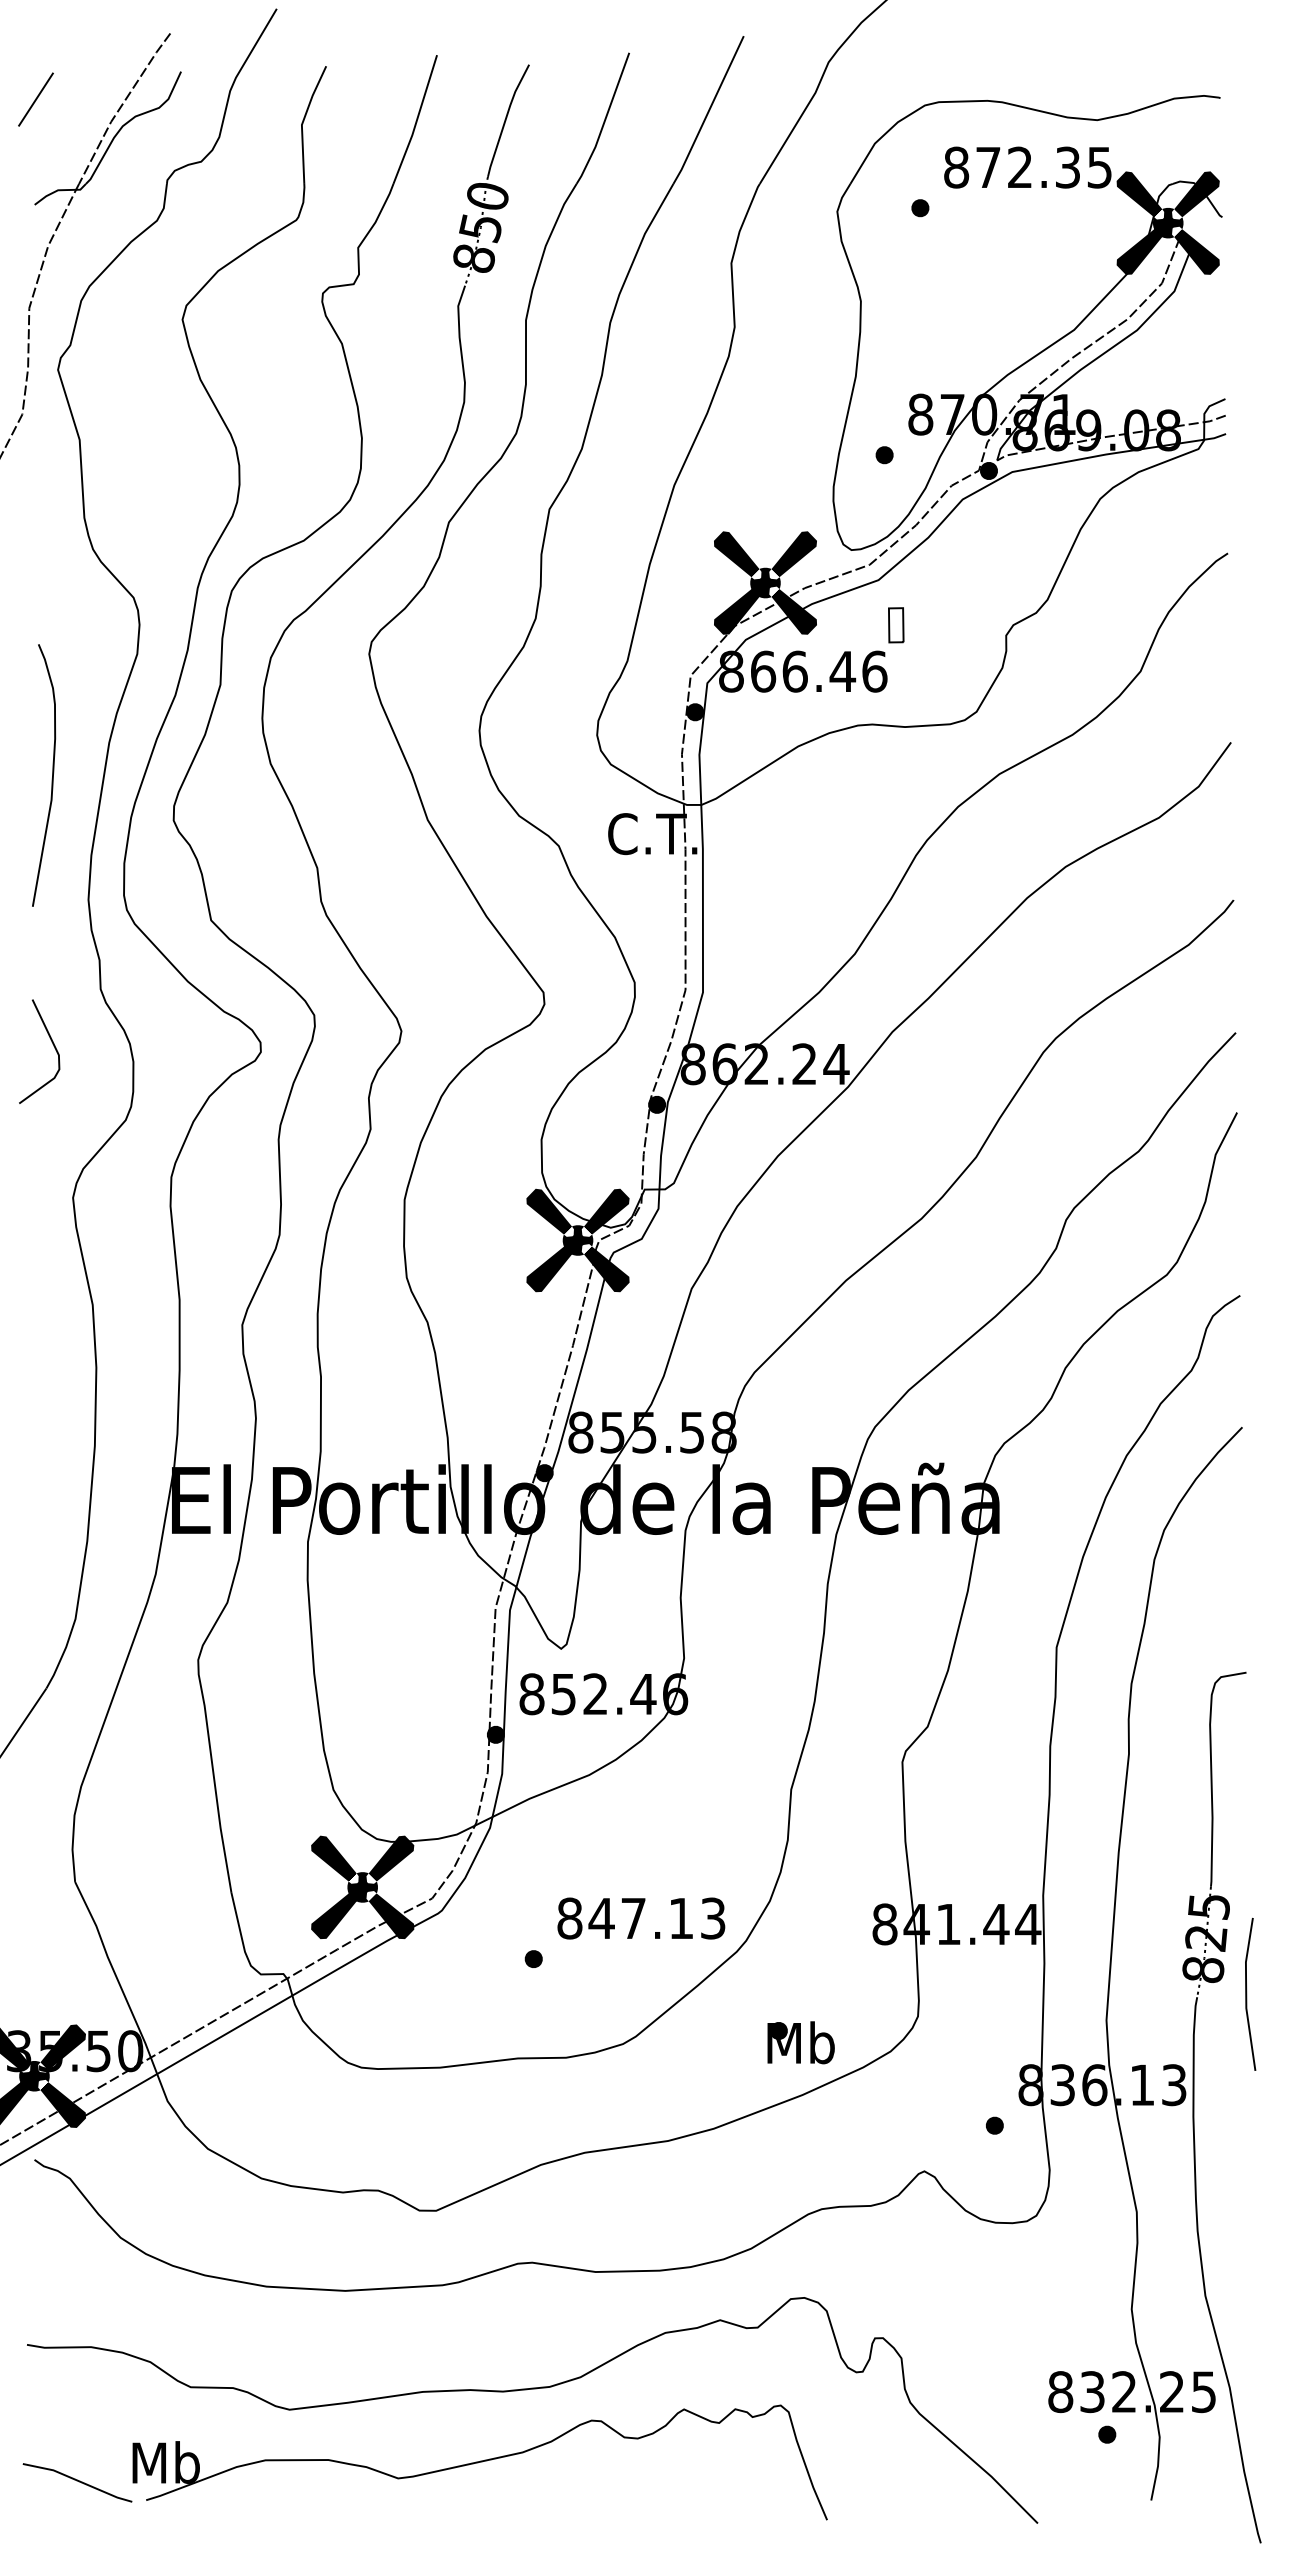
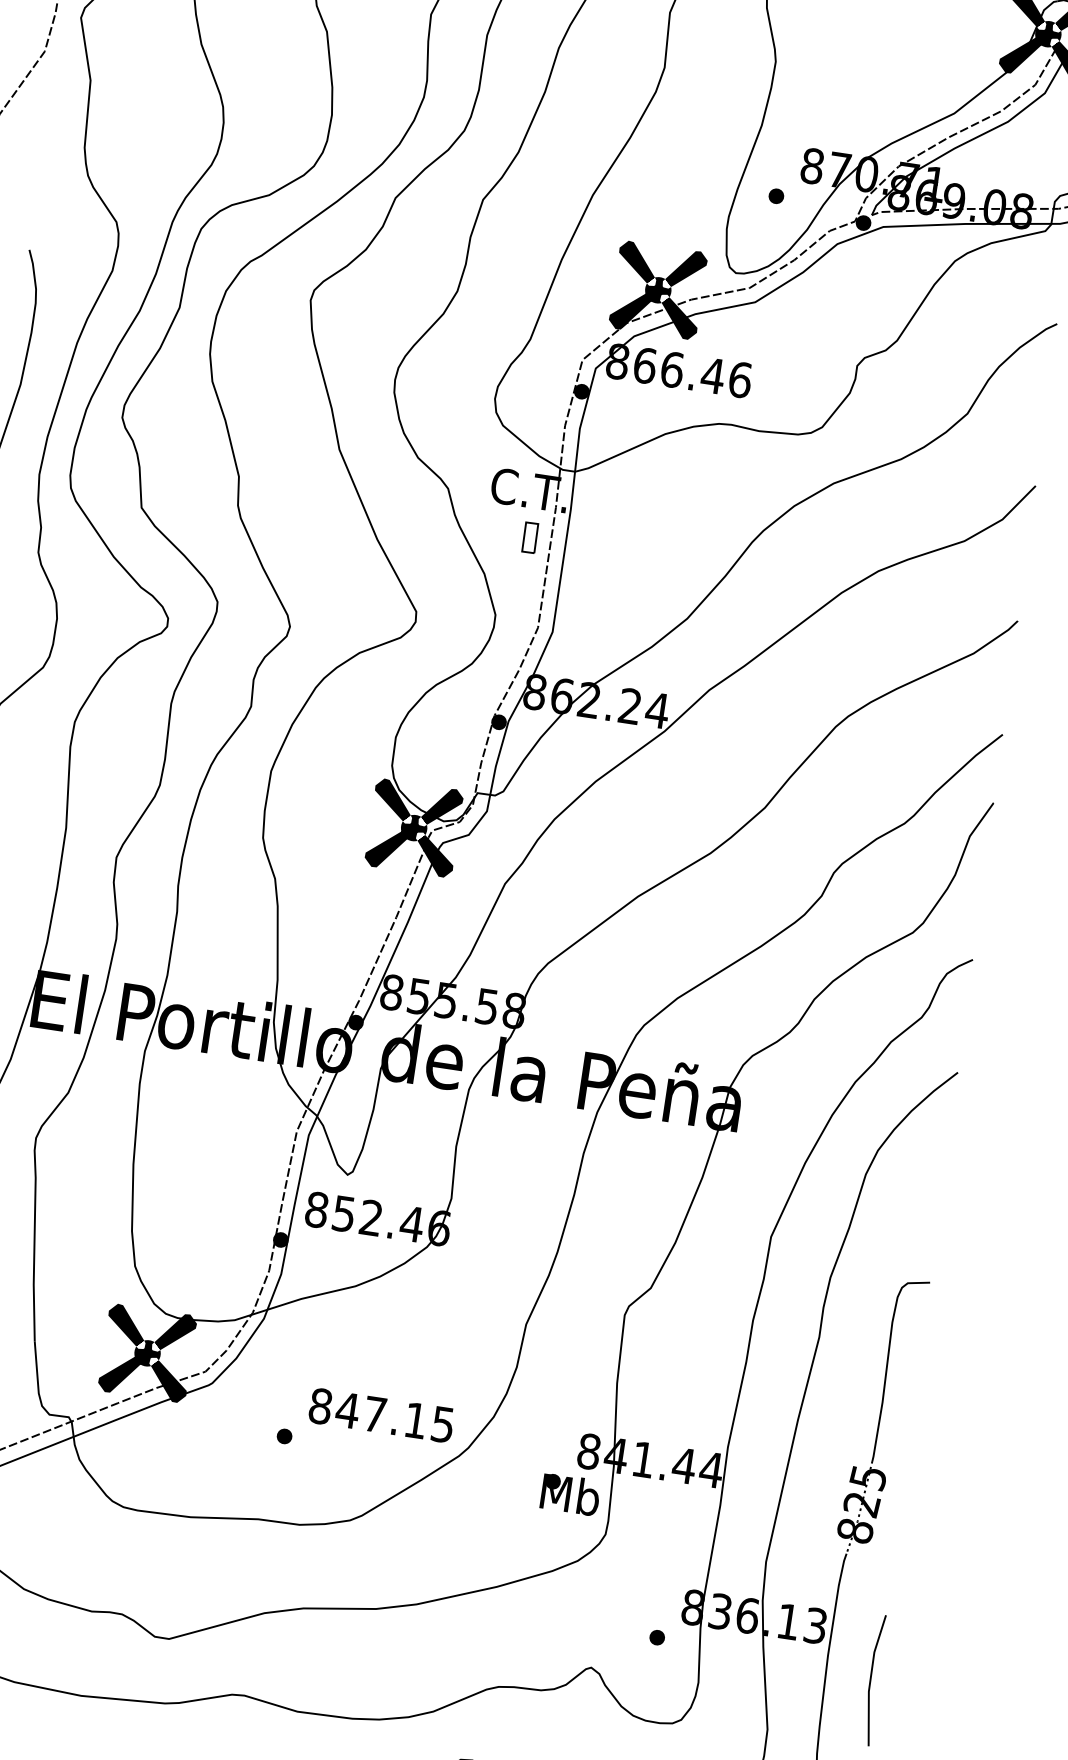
part: (896, 625) -> (530, 538), moved
text: (713, 1917) -> (443, 1423), 847.13 -> 847.15
line: (1247, 1993) -> (871, 1679), moved
text: (800, 2042) -> (570, 1494), moved

